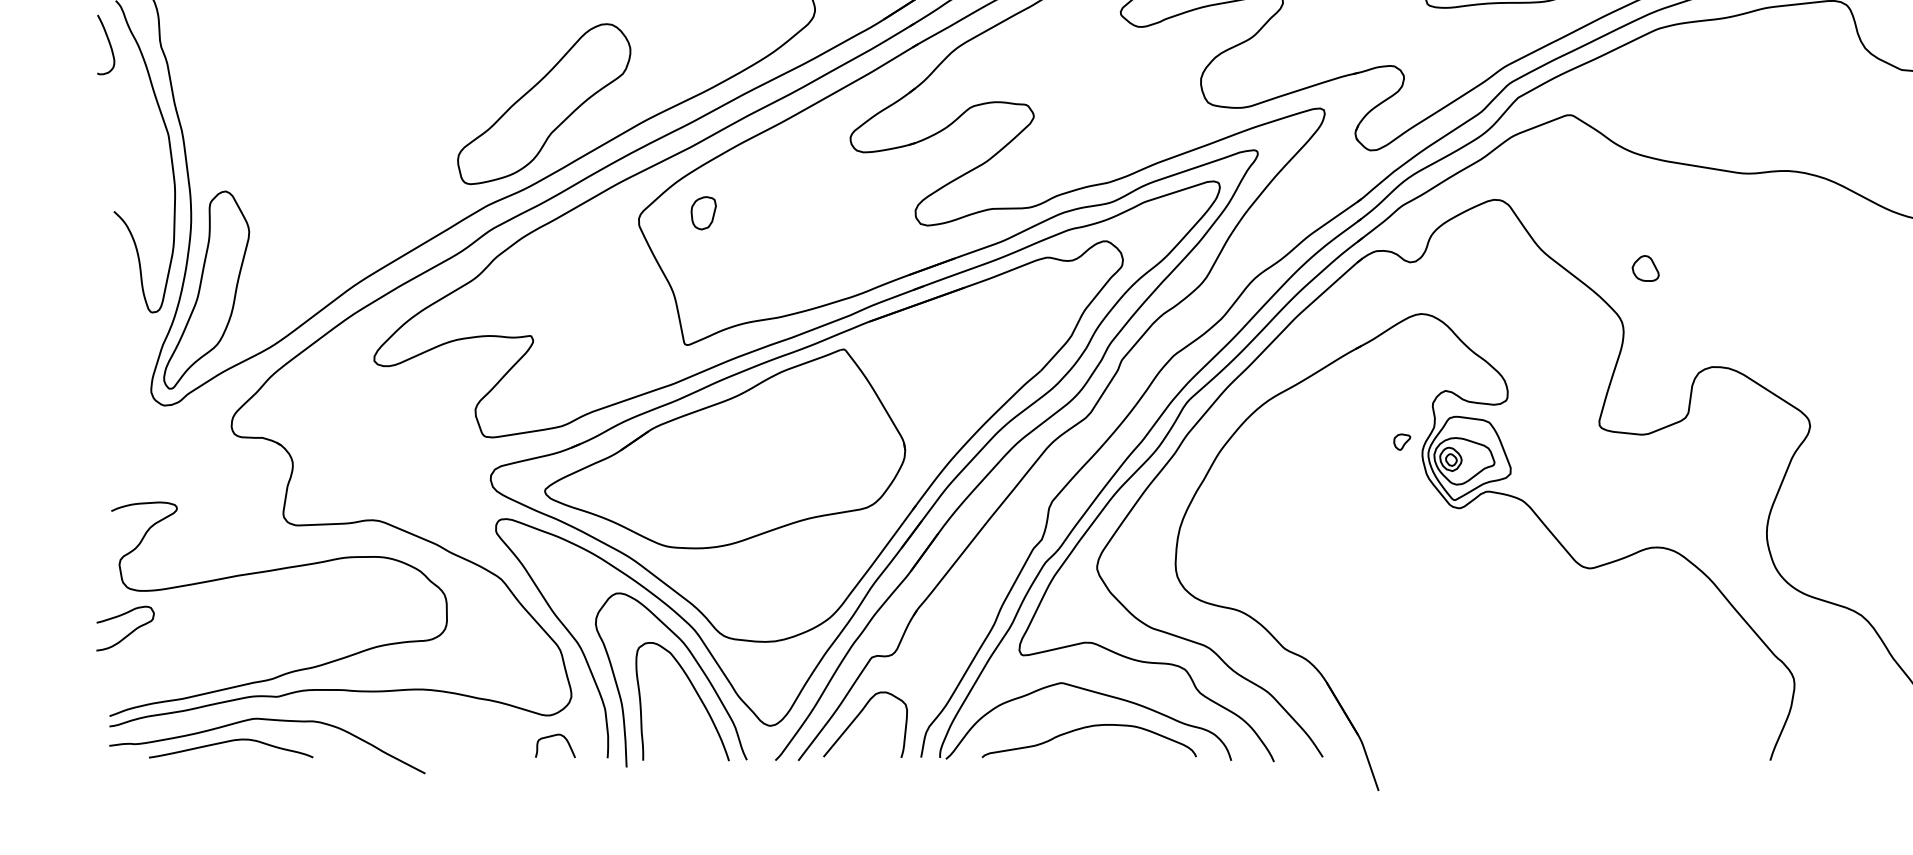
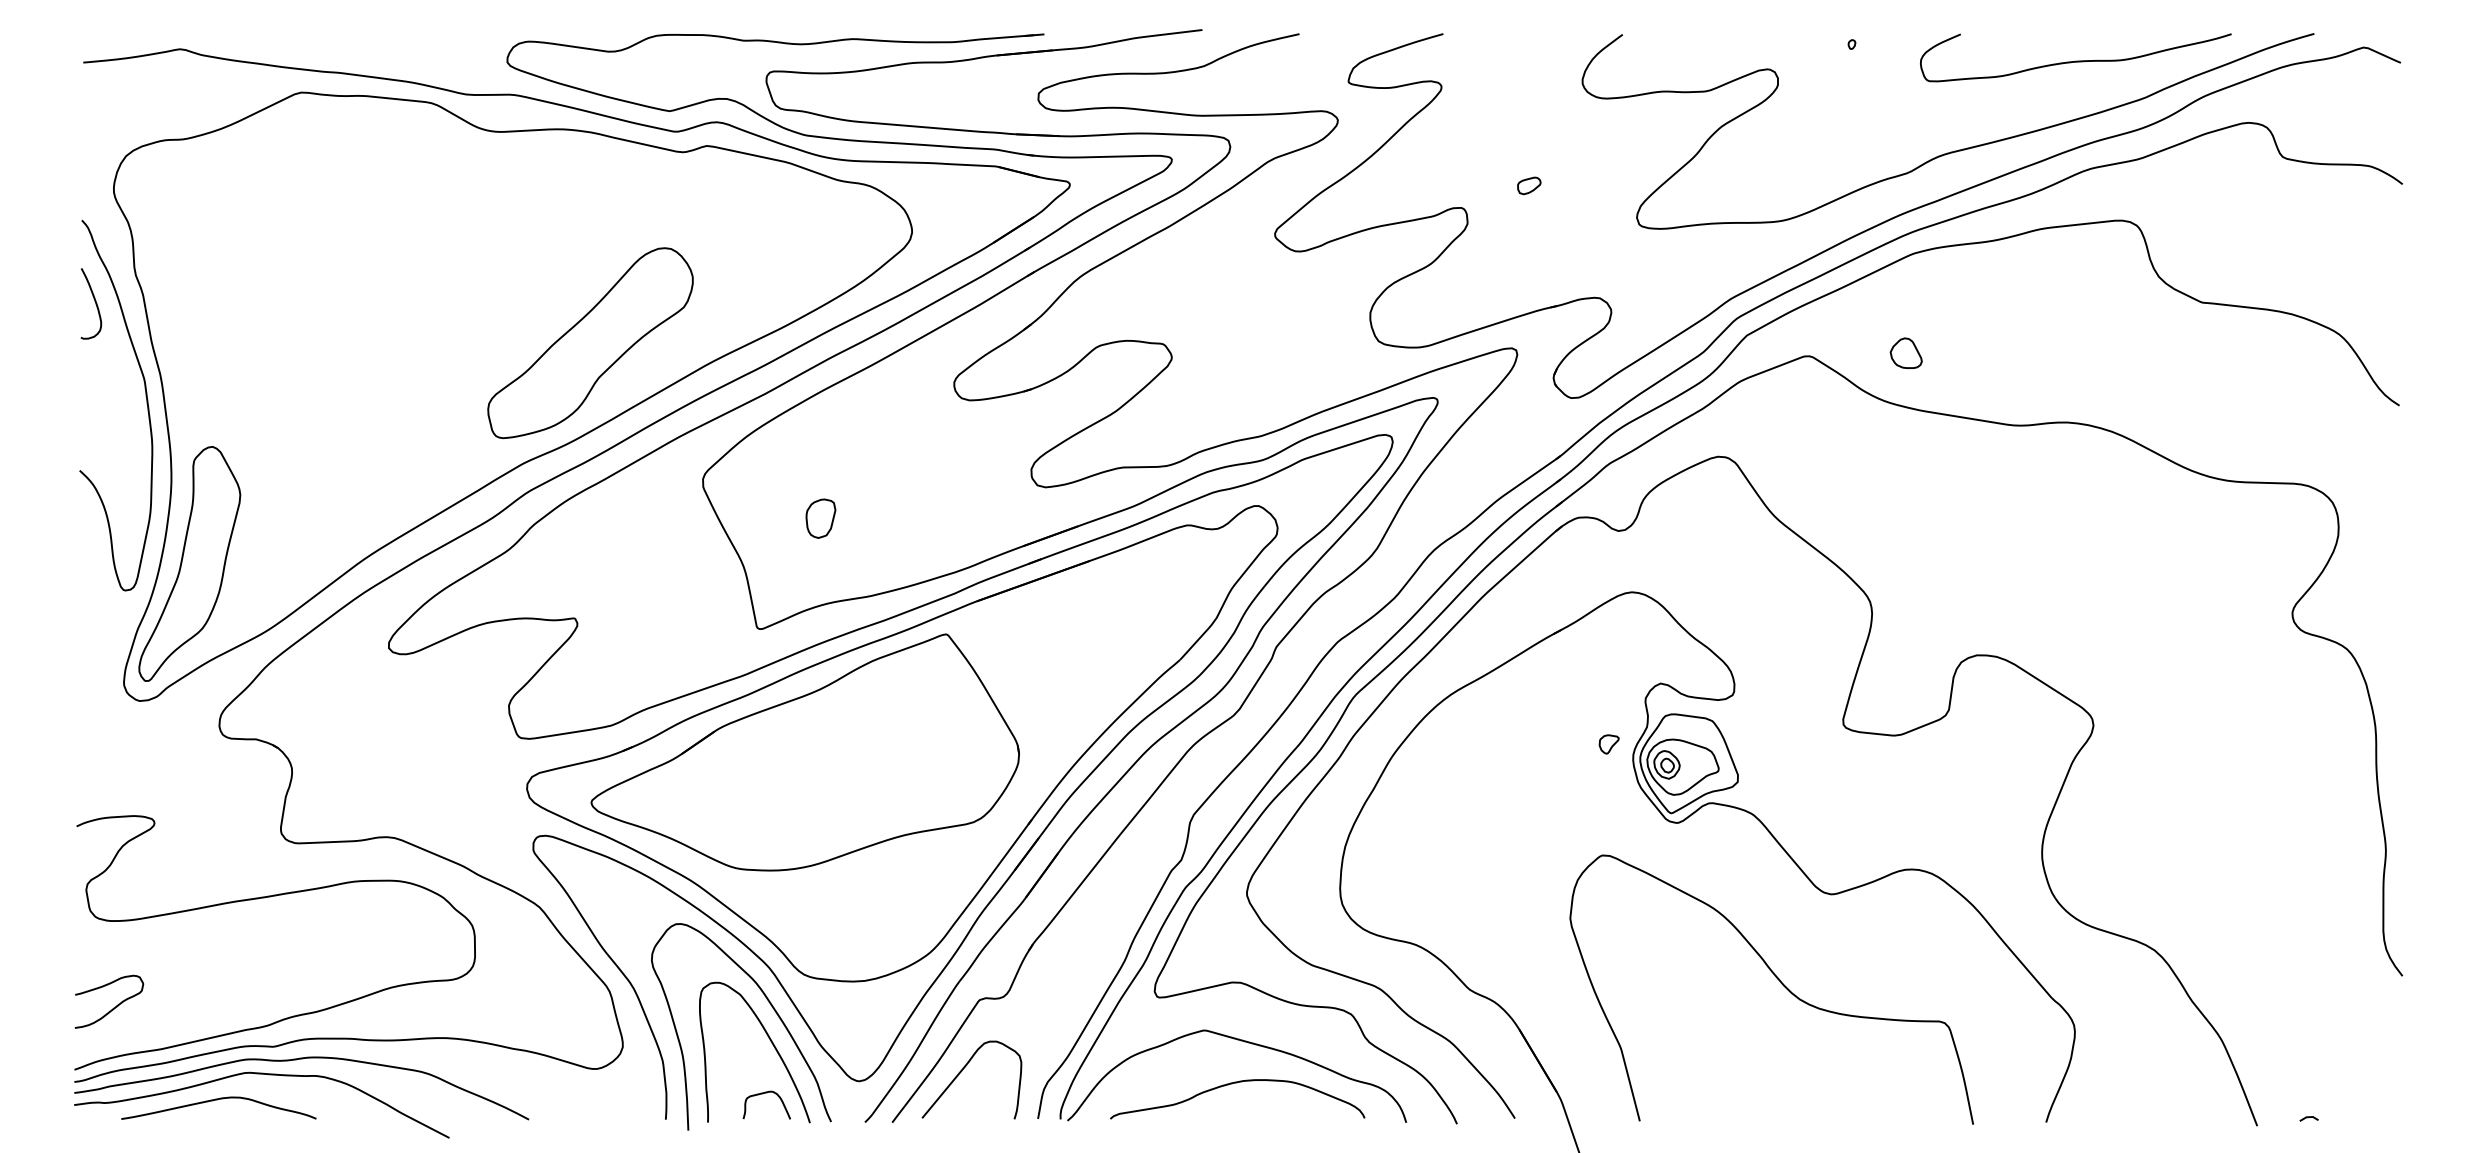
curve: (108, 42) -> (94, 301), moved
part: (703, 213) -> (820, 518), moved
part: (1645, 267) -> (1905, 352), moved
curve: (128, 633) -> (113, 1007), moved
curve: (1547, 644) -> (1781, 984), added
curve: (296, 708) -> (296, 1060), added
curve: (552, 737) -> (763, 1094), moved

